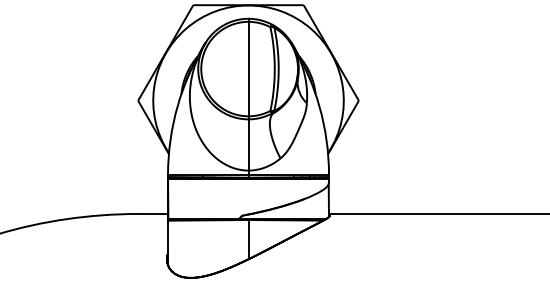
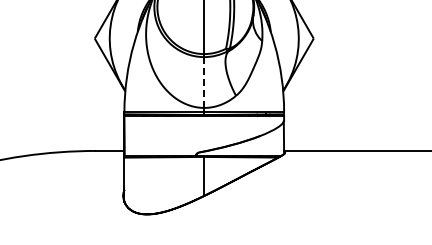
line: (248, 144) -> (204, 82), solid -> dashed

